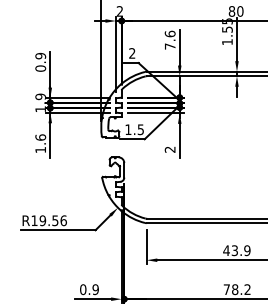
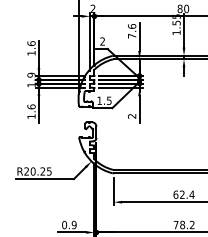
text: (40, 61) -> (31, 47), 0.9 -> 1.6
text: (48, 220) -> (37, 171), R19.56 -> R20.25
text: (236, 250) -> (183, 194), 43.9 -> 62.4

